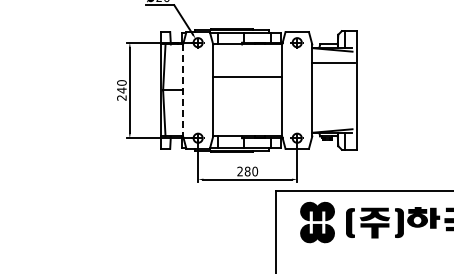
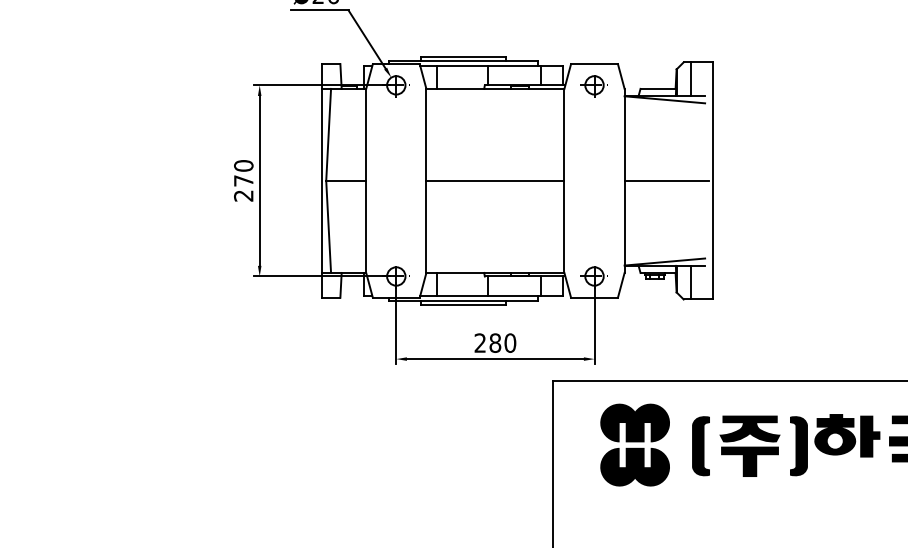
line: (333, 63) -> (667, 180), moved
line: (247, 77) -> (495, 180), moved
text: (121, 90) -> (242, 180), 240 -> 270
line: (183, 90) -> (366, 180), dashed -> solid

